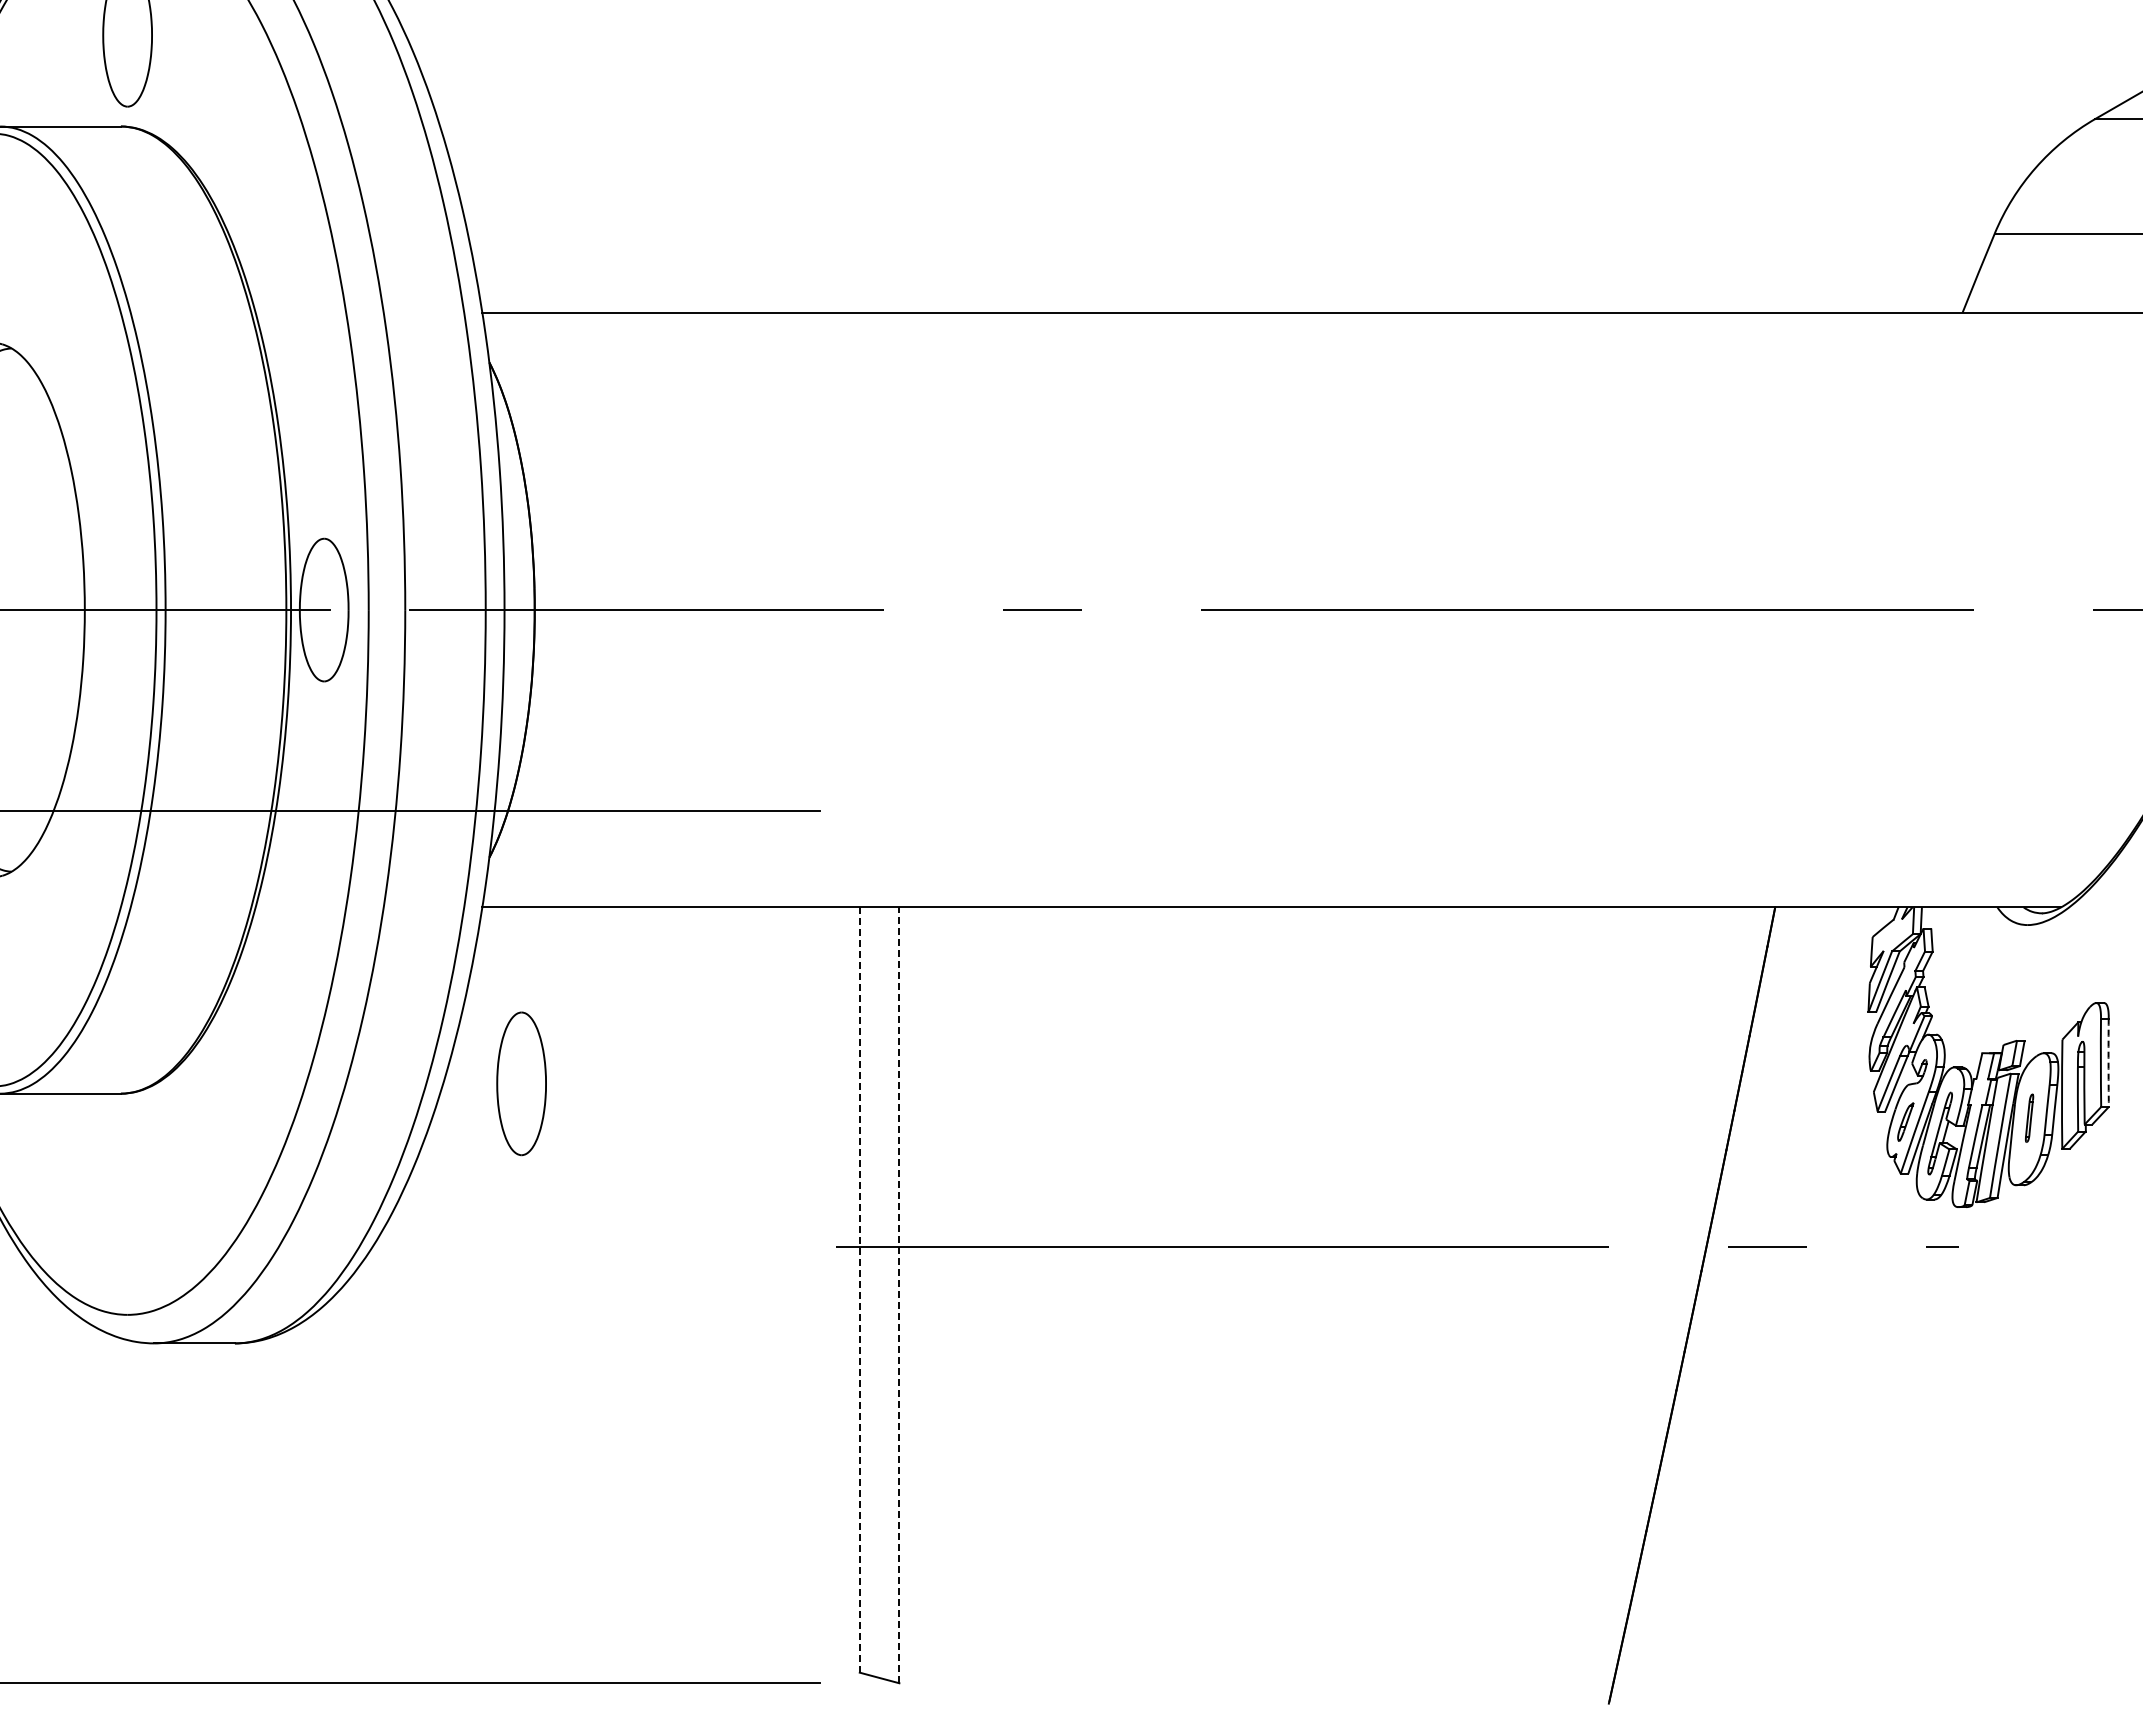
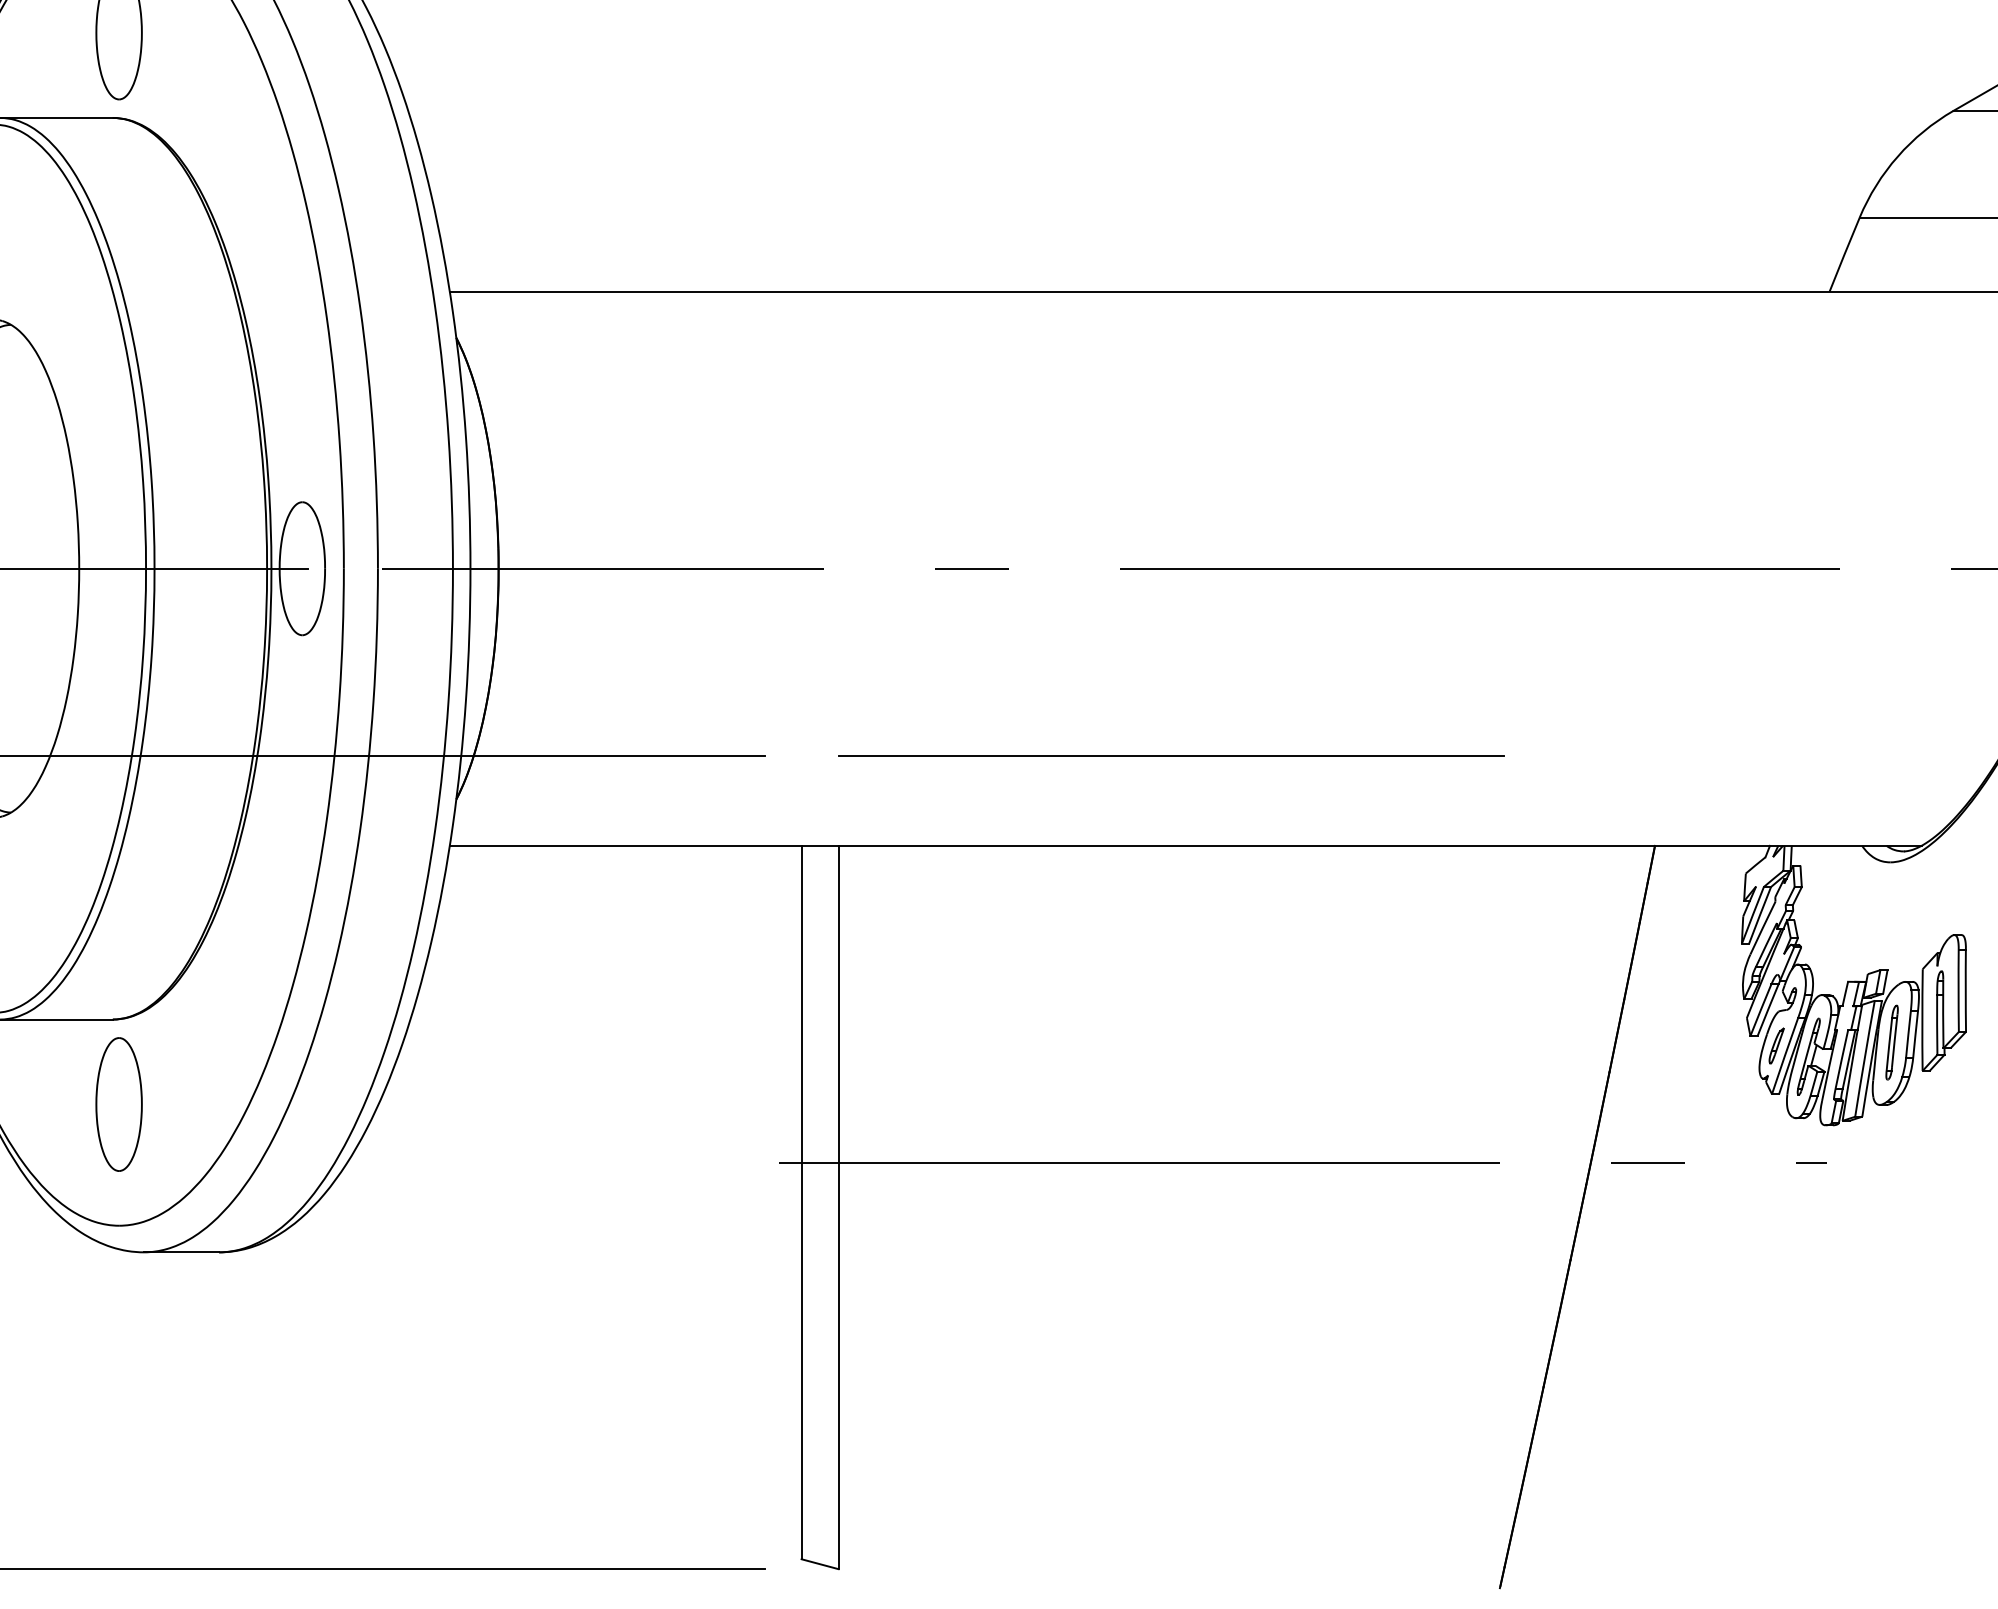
line: (1256, 811) -> (1171, 756), added
arc: (2108, 1062) -> (1965, 990), dashed -> solid
part: (521, 1083) -> (119, 1104), moved
part: (2029, 1117) -> (1892, 1041), size x1.67
line: (859, 1290) -> (801, 1203), dashed -> solid
line: (899, 1295) -> (838, 1207), dashed -> solid

